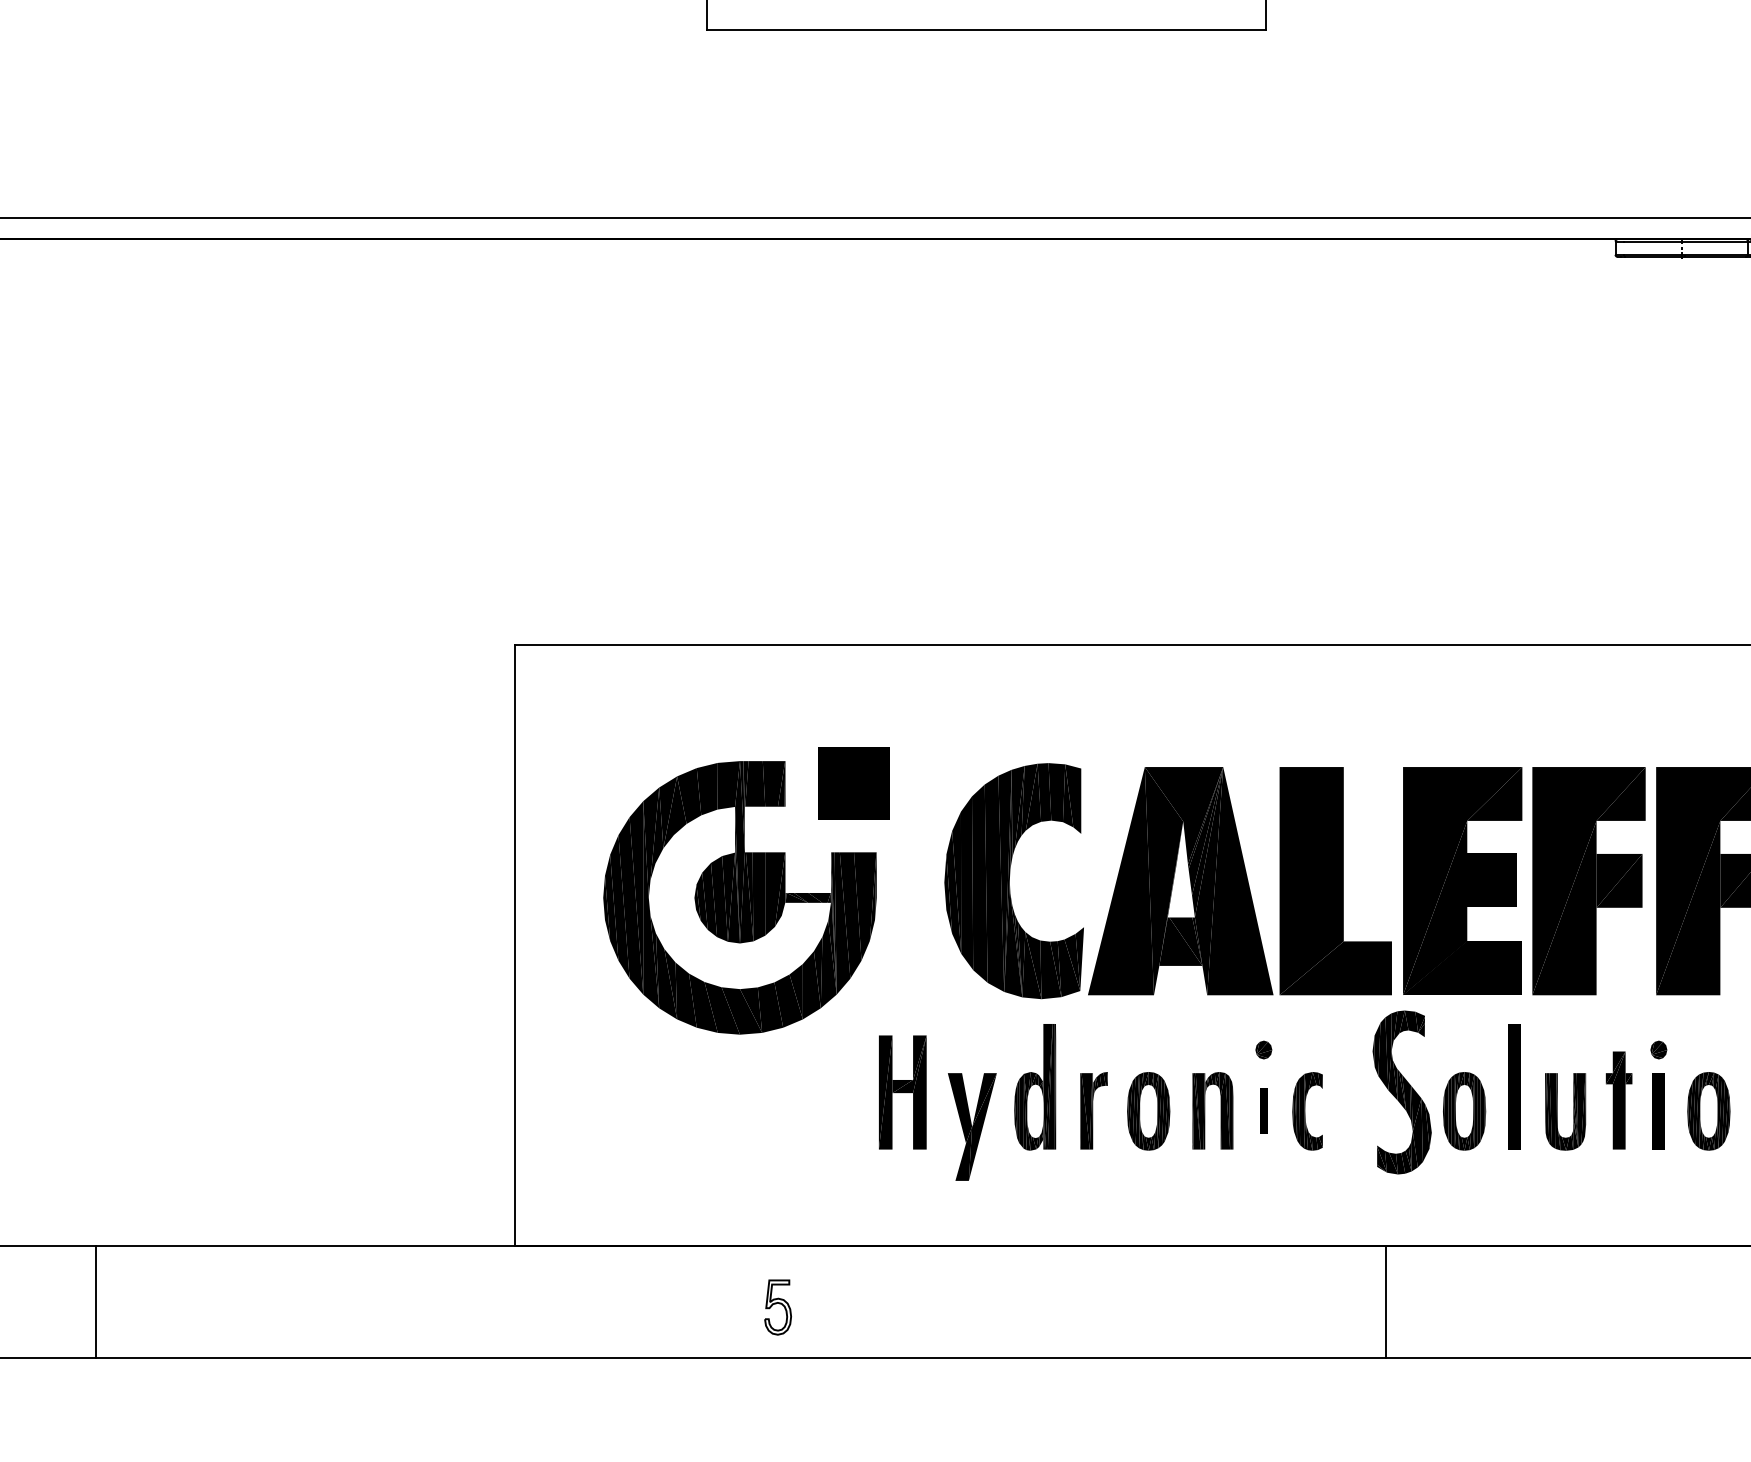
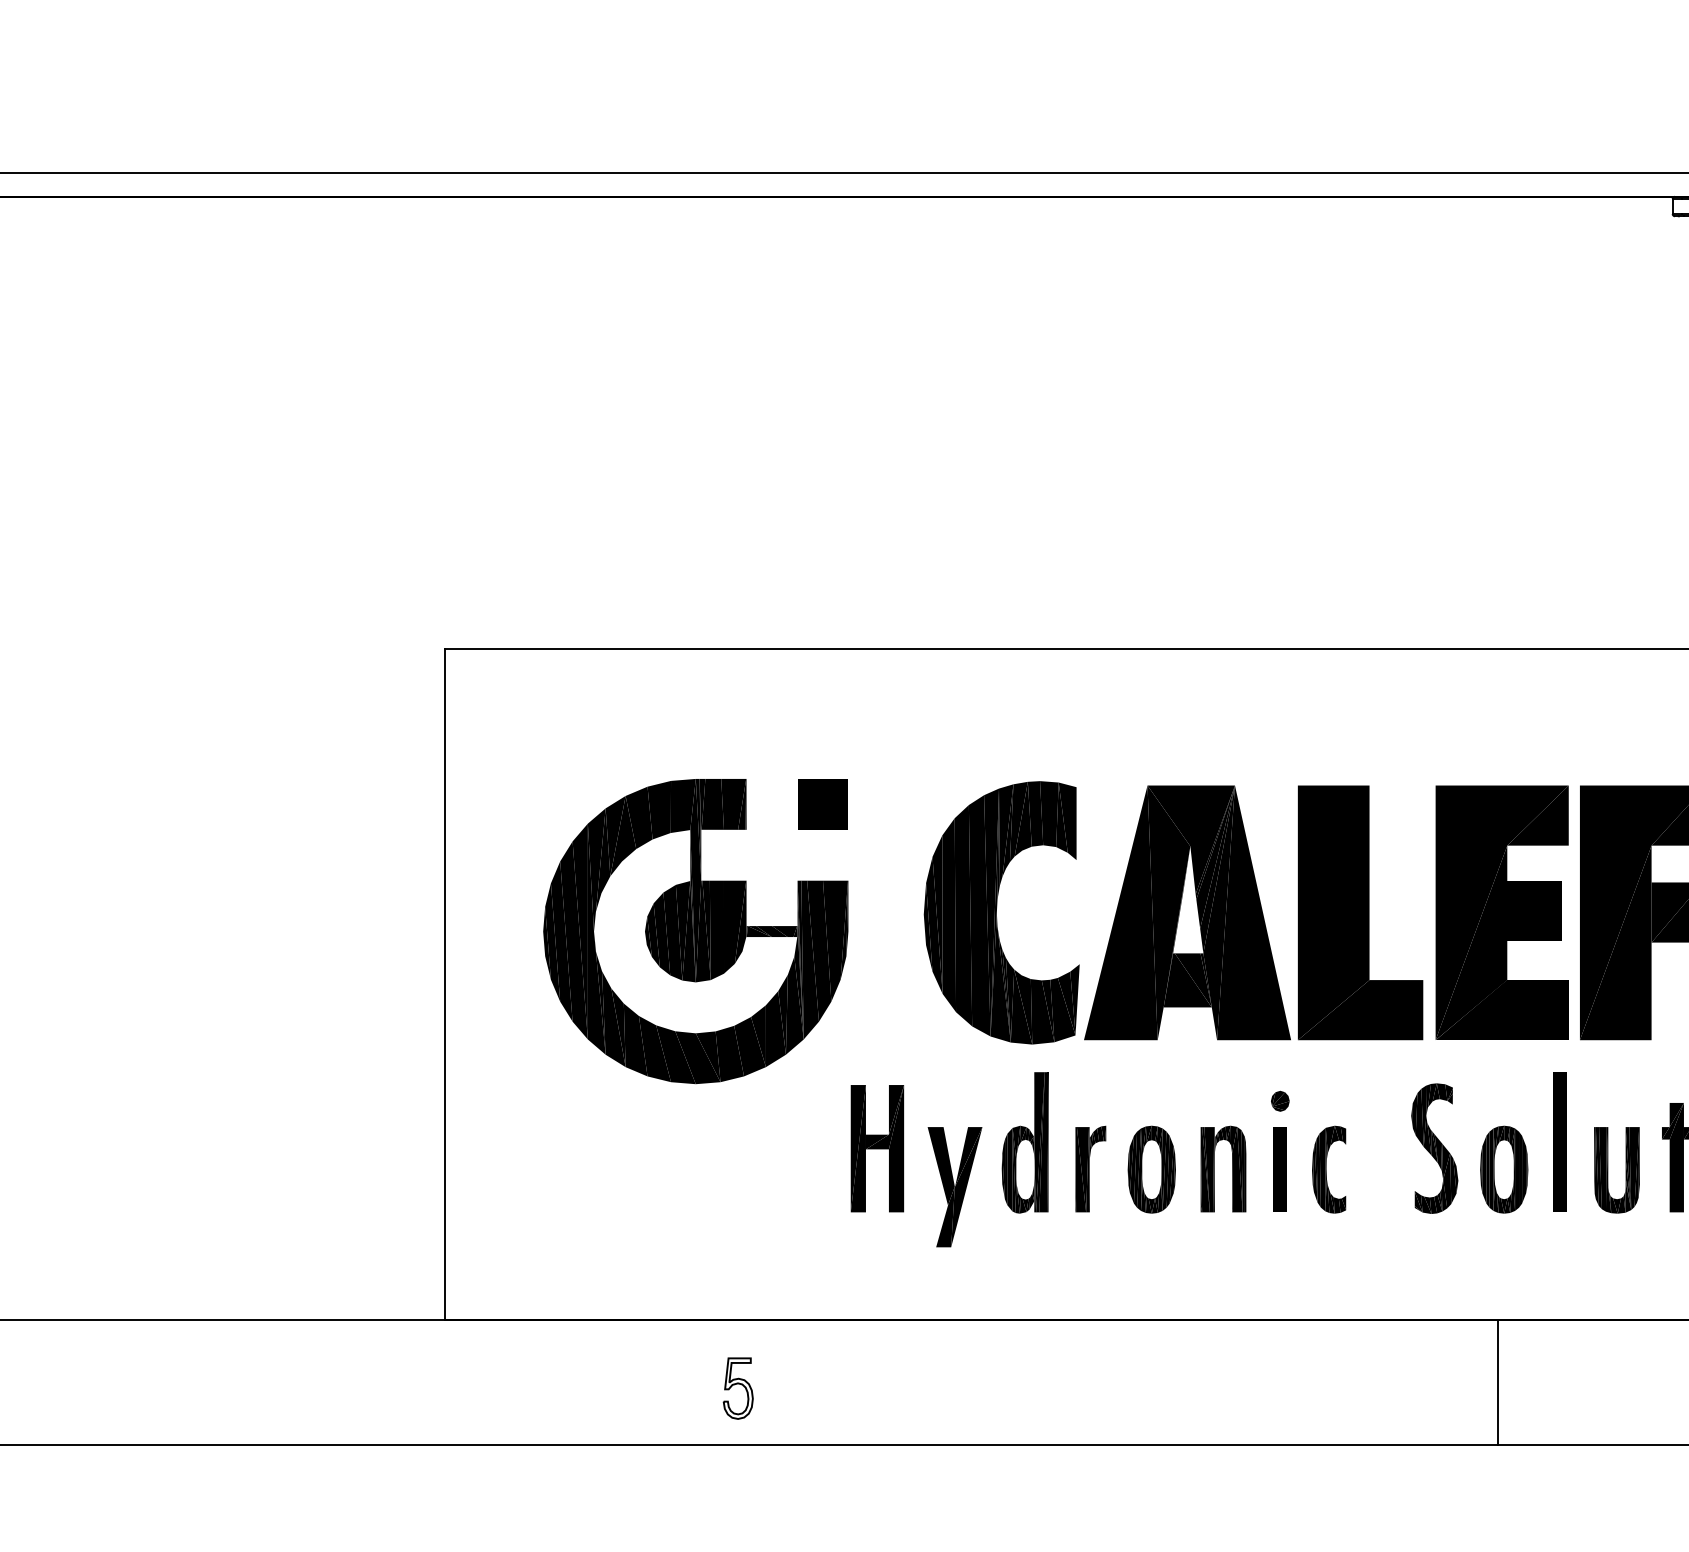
part: (853, 783) -> (822, 803), size x0.62
part: (1402, 1092) -> (1435, 1148), size x0.71
part: (1263, 1111) -> (1279, 1169), size x1.67
line: (1385, 1301) -> (1497, 1381), moved

